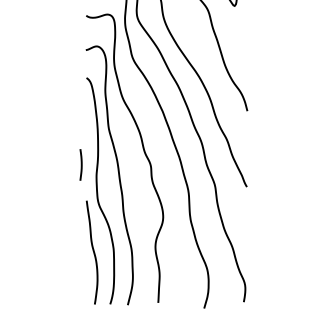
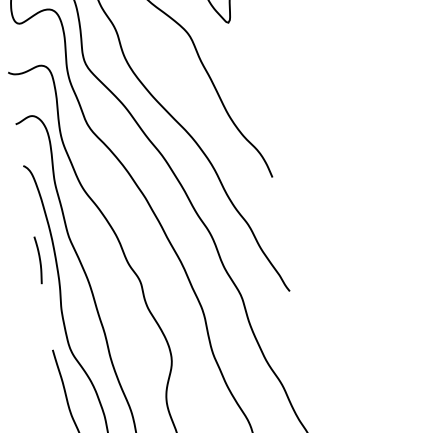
line: (80, 164) -> (38, 259), moved

